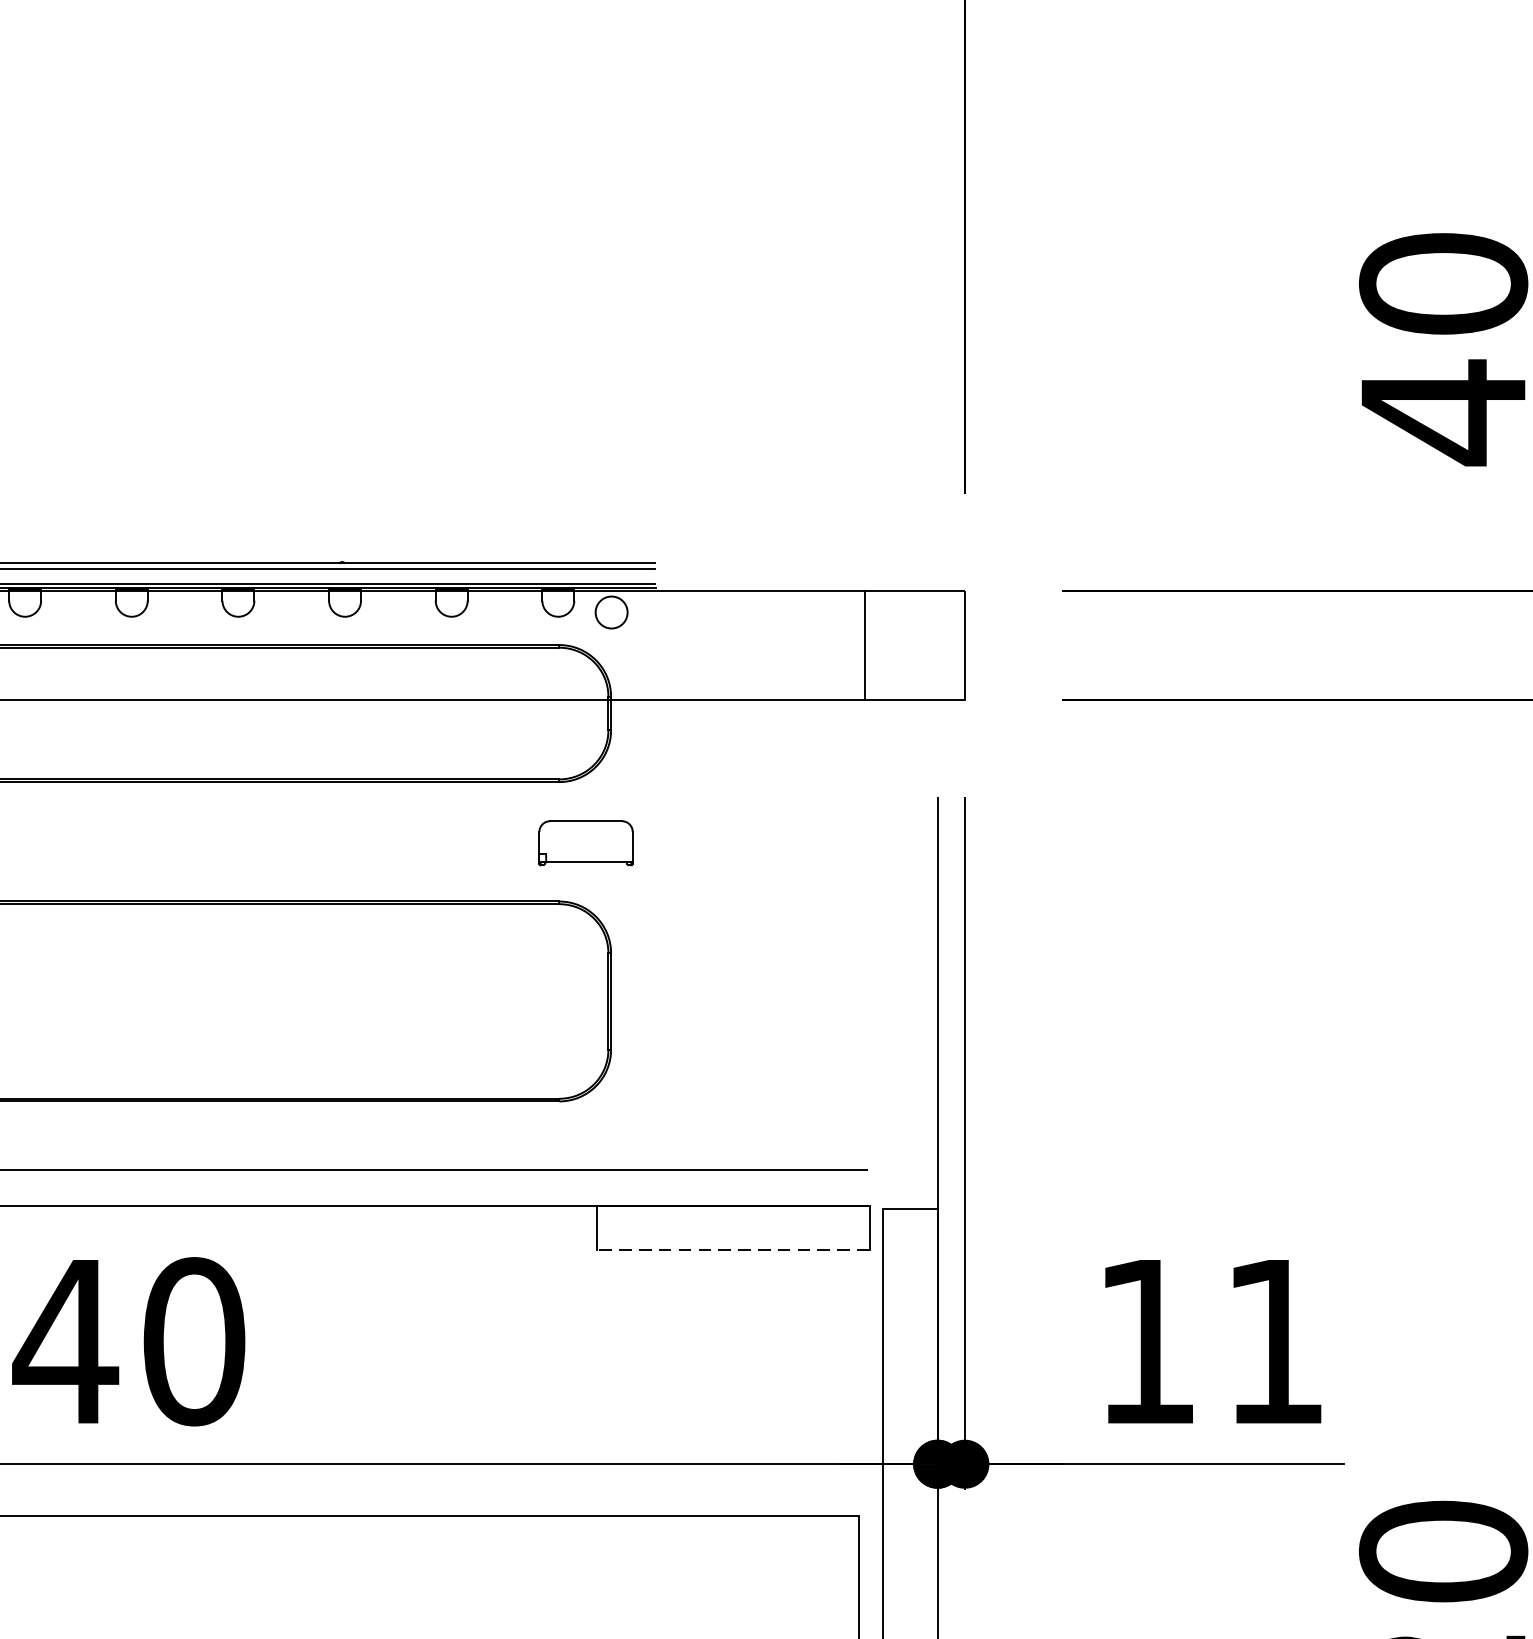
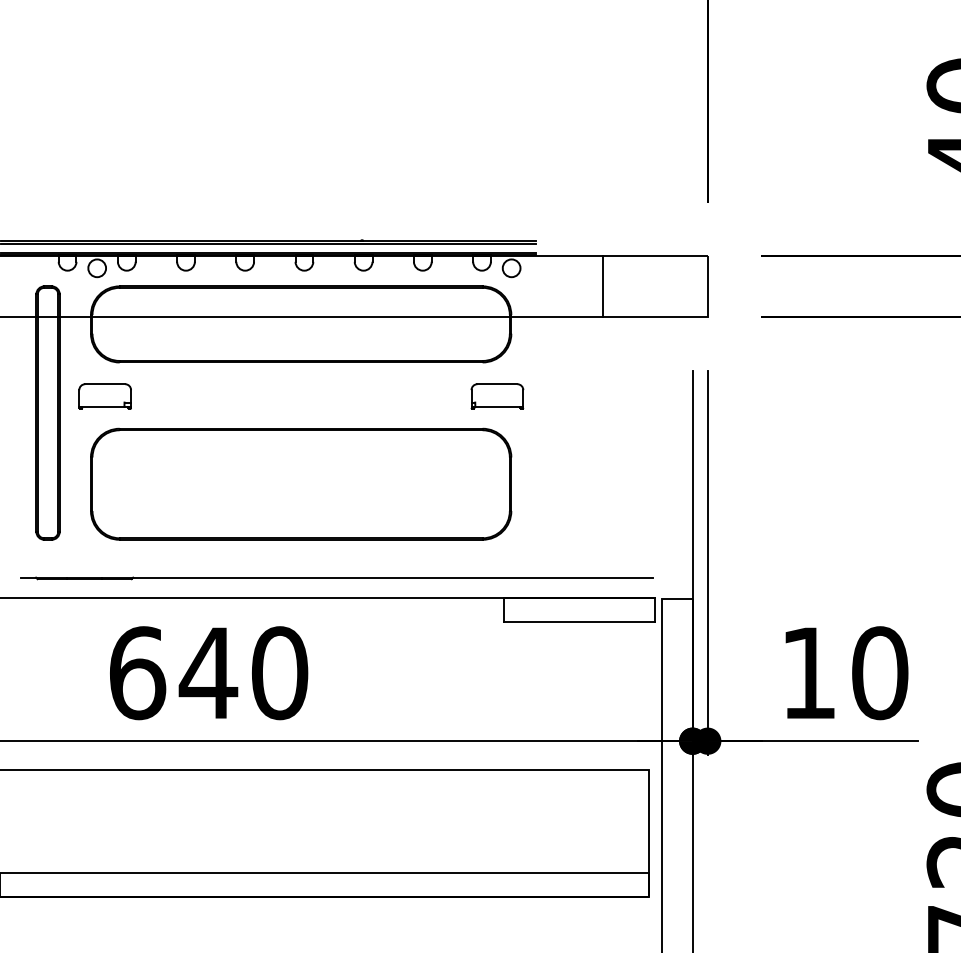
line: (865, 645) -> (603, 286), moved
line: (733, 1250) -> (579, 622), dashed -> solid
text: (1275, 1342) -> (880, 673), 11 -> 10

